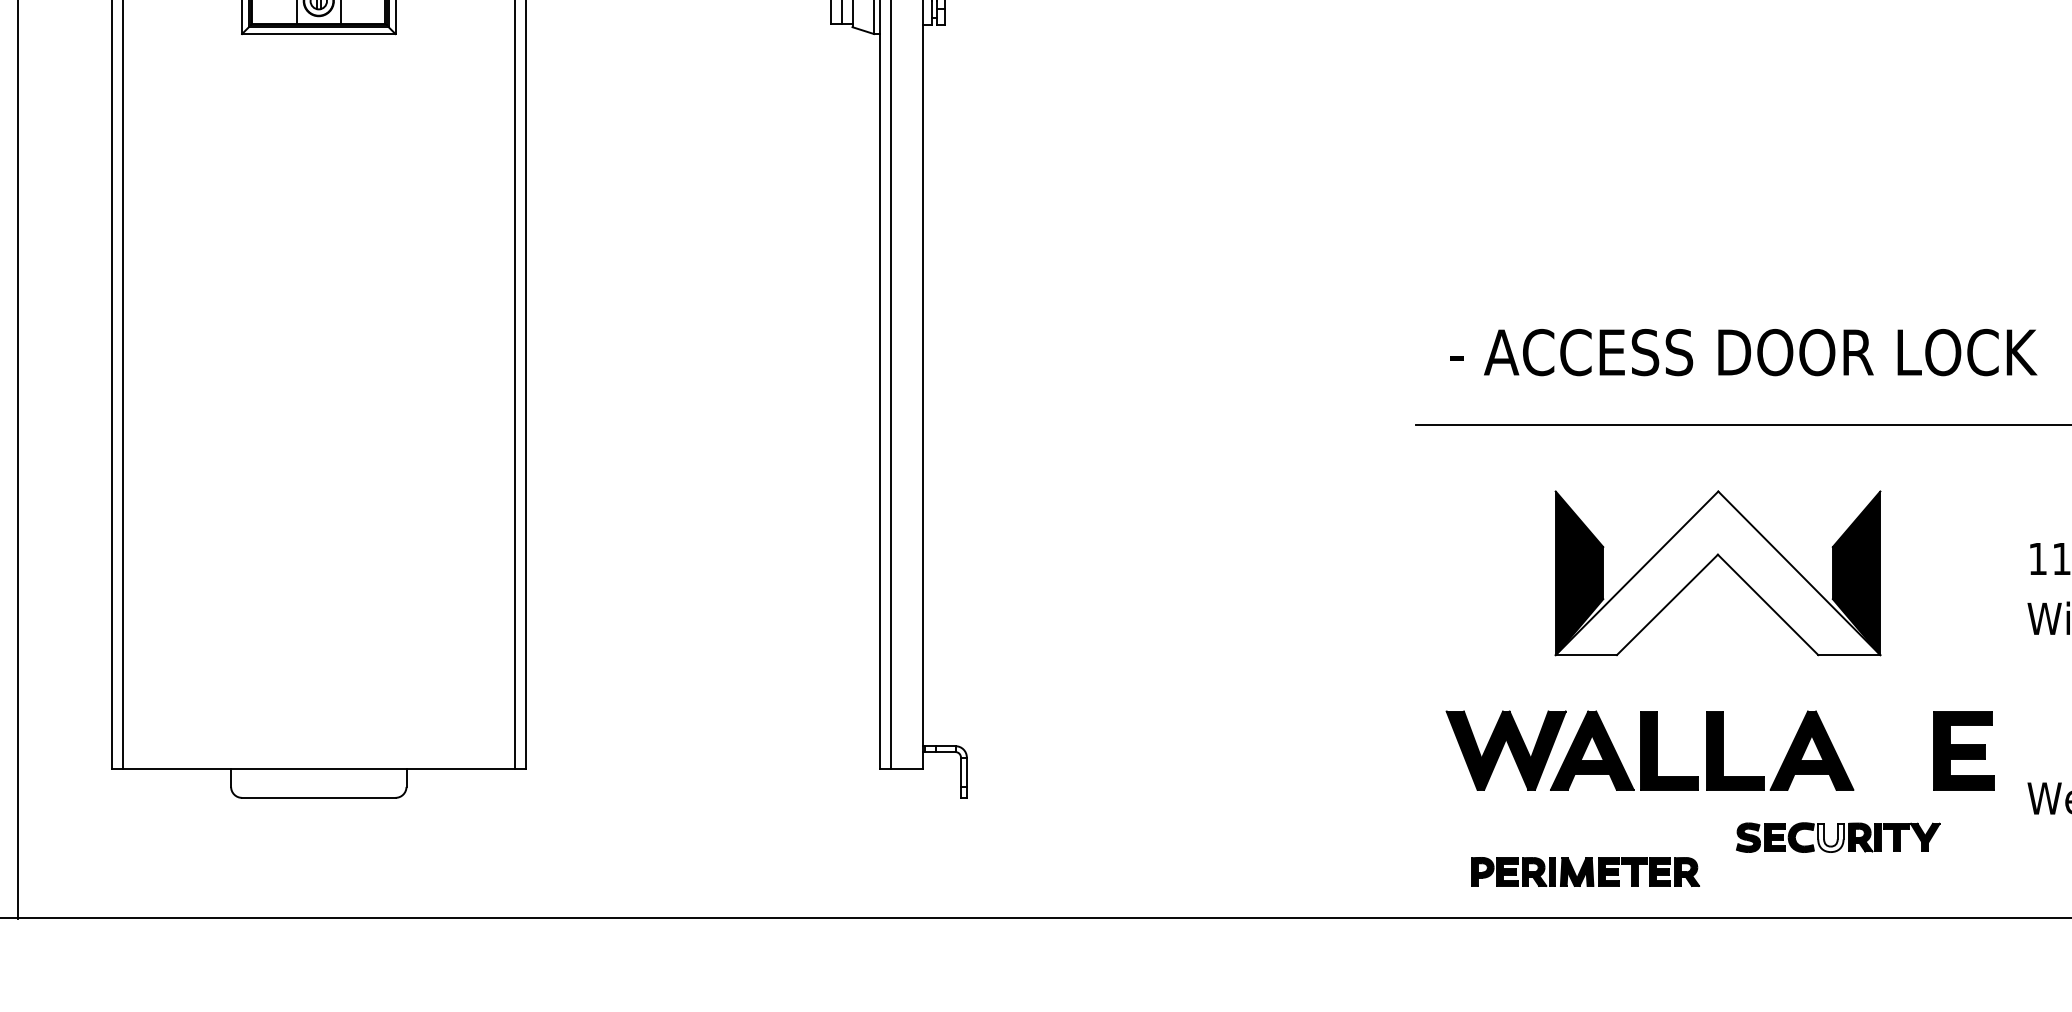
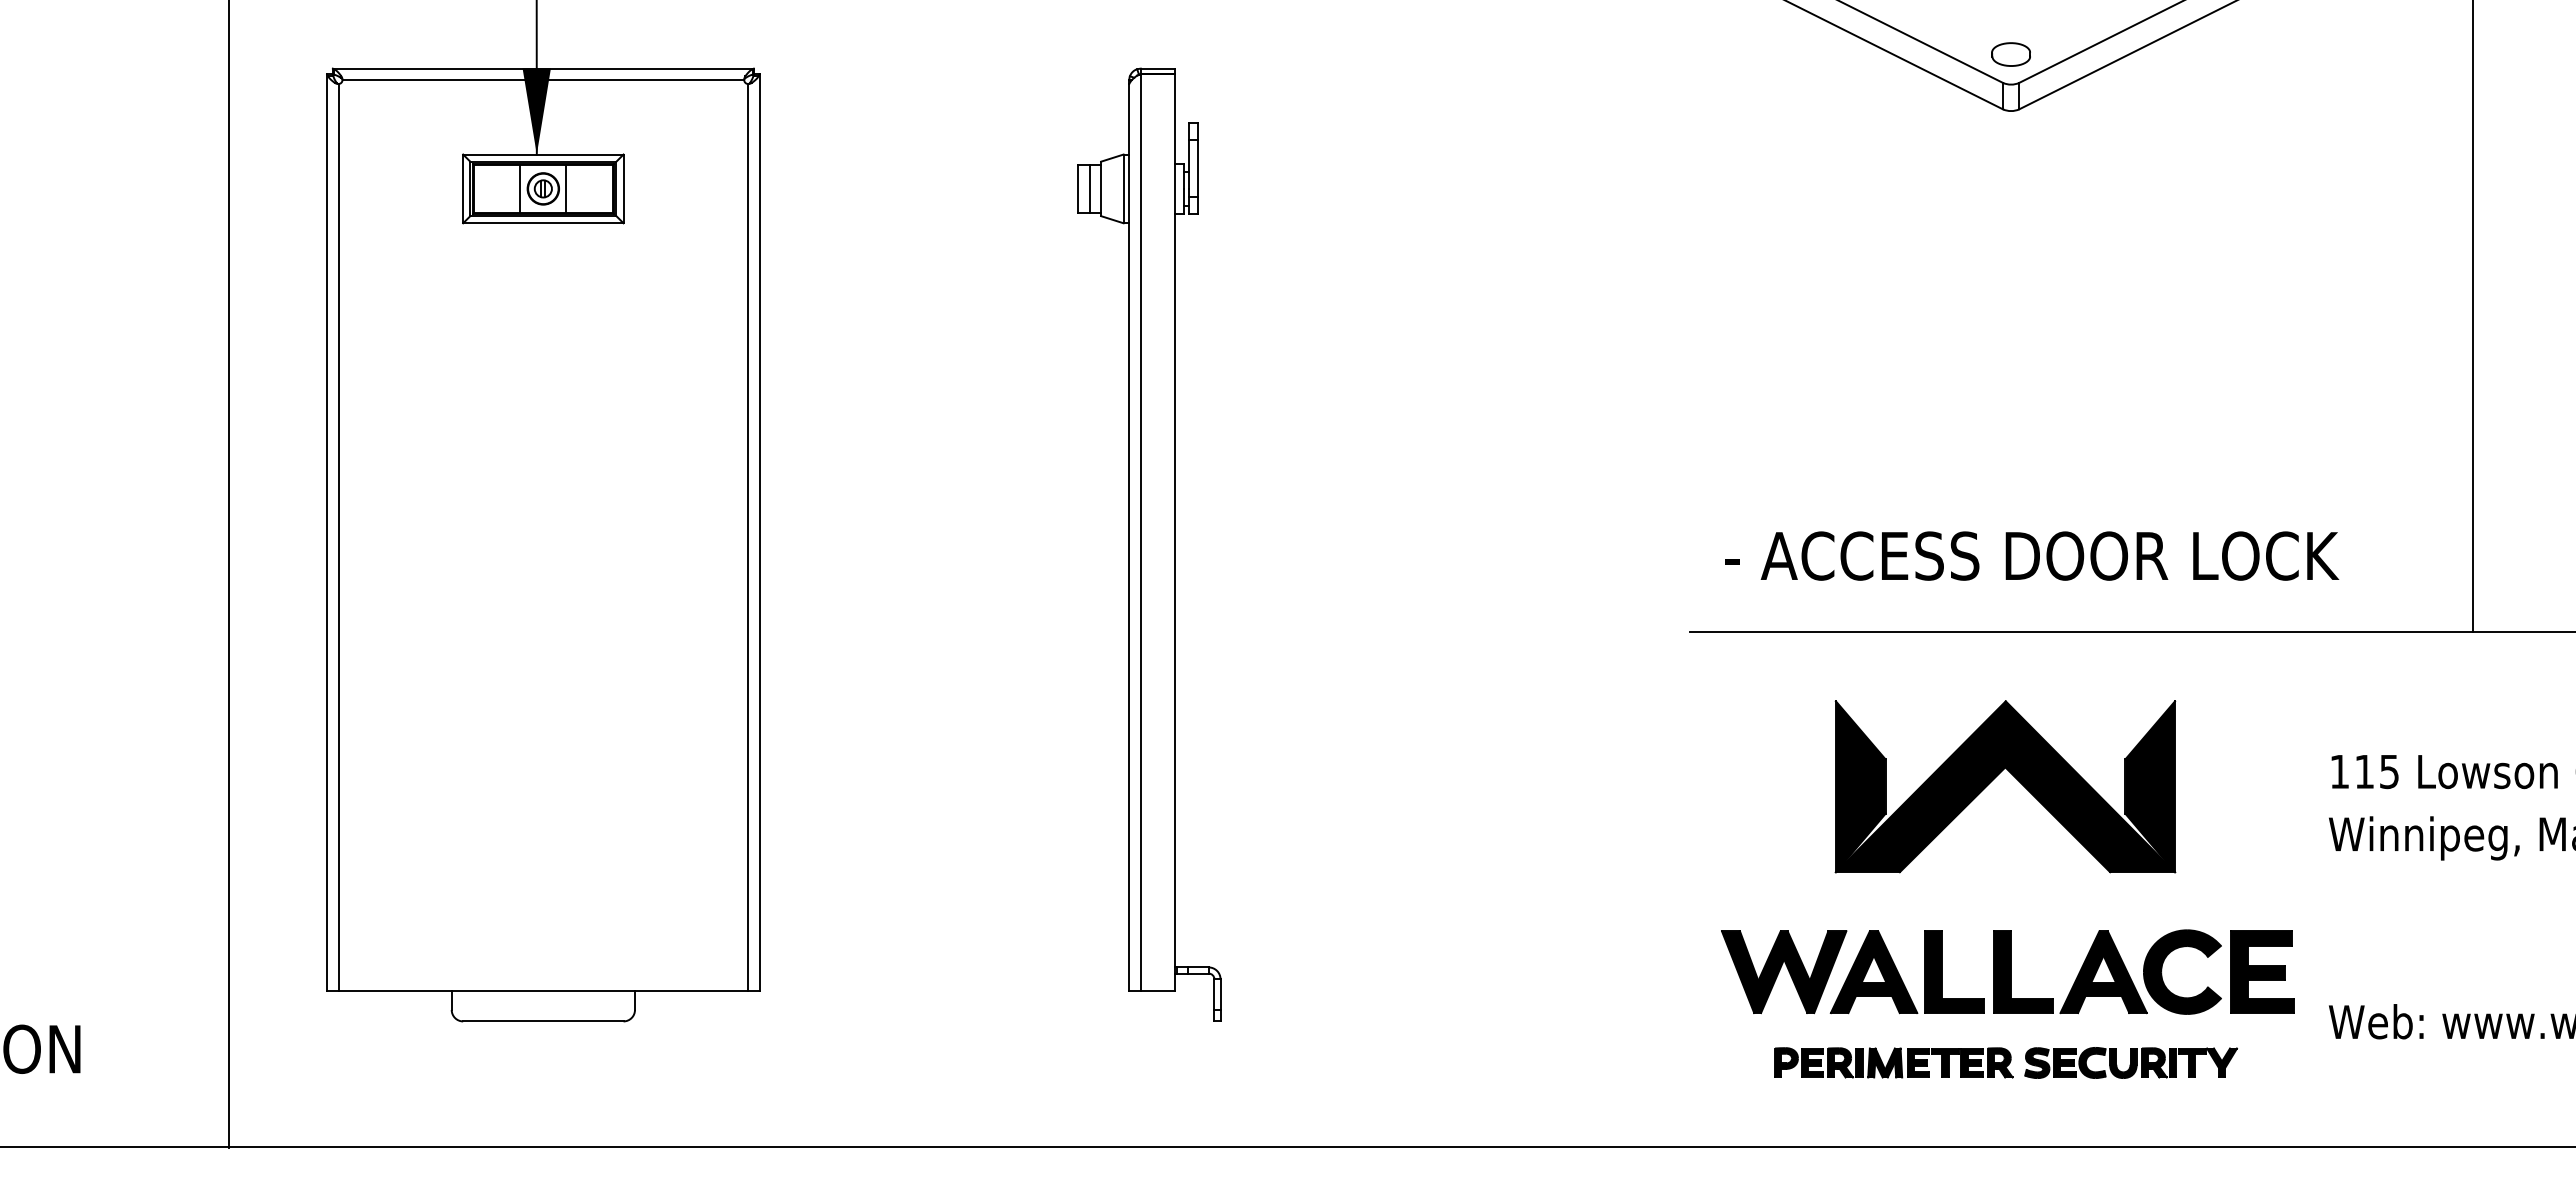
fill: (1718, 573) -> (2005, 786), added
part: (1868, 749) -> (2162, 970), added
fill: (1830, 838) -> (2123, 1063), added
part: (1585, 871) -> (1893, 1062), moved

